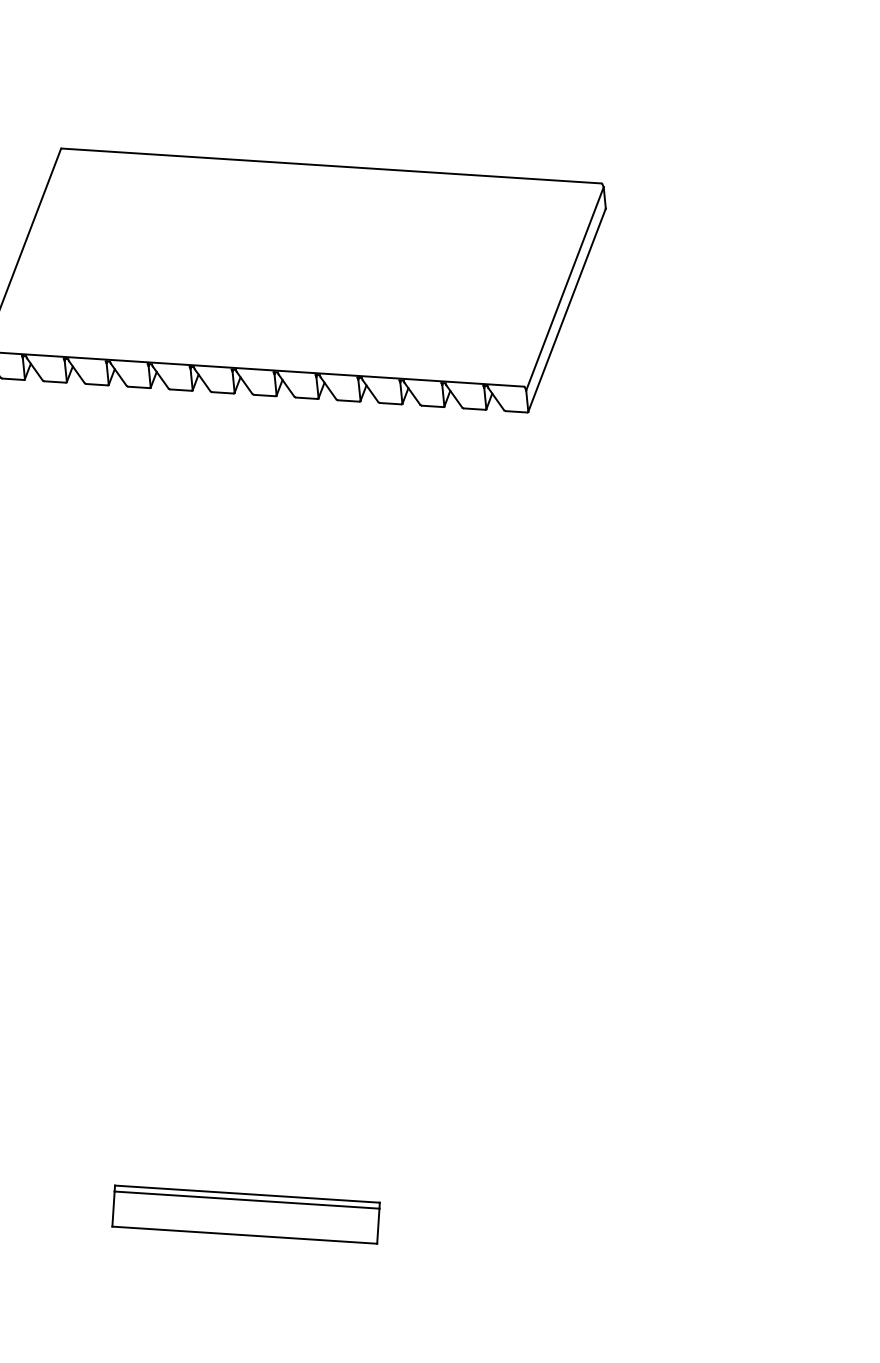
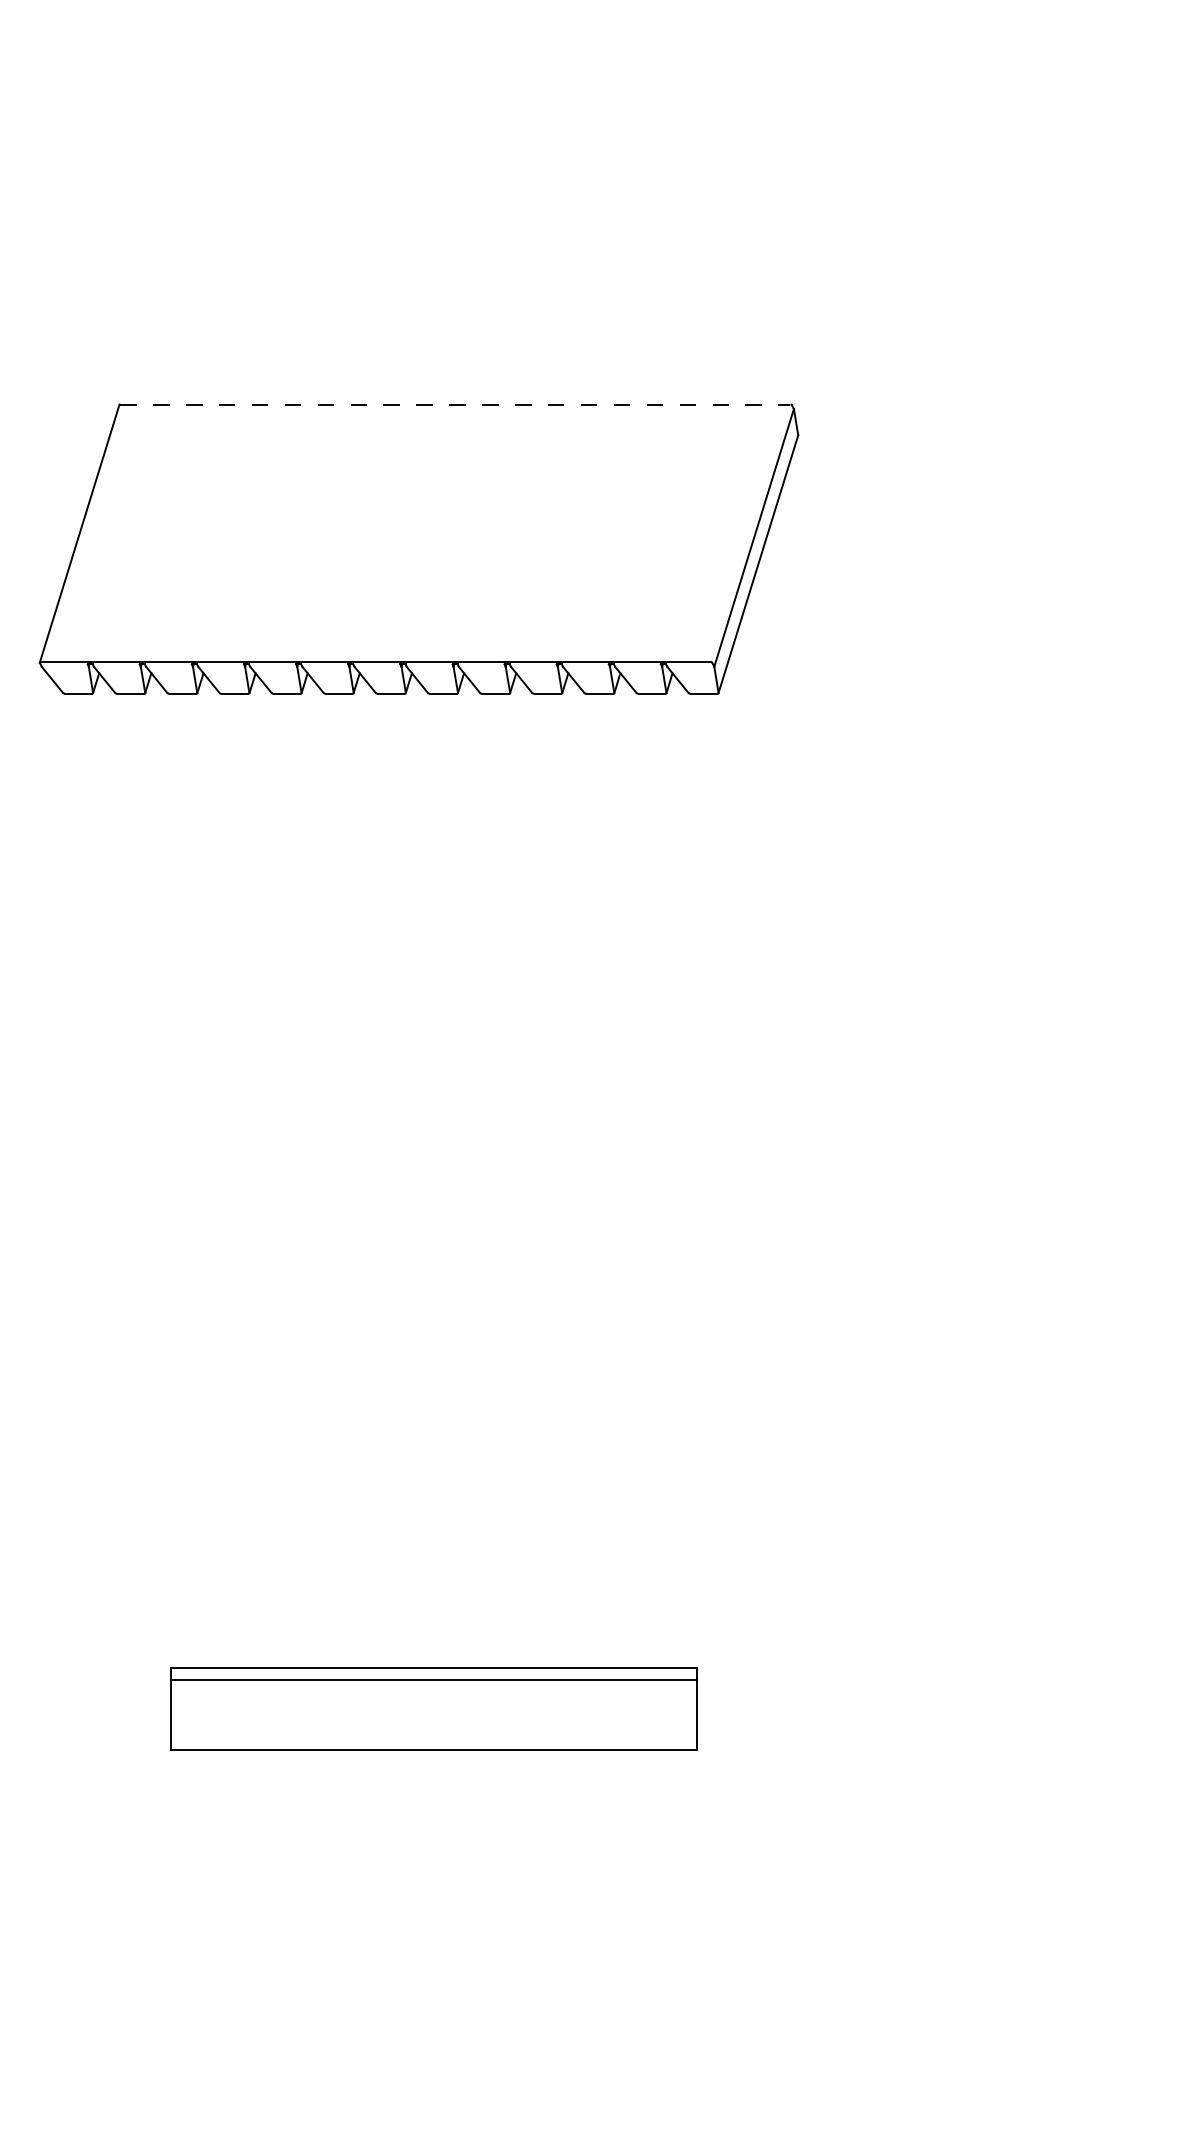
line: (331, 165) -> (455, 404), solid -> dashed
part: (246, 1214) -> (433, 1708), size x1.6

